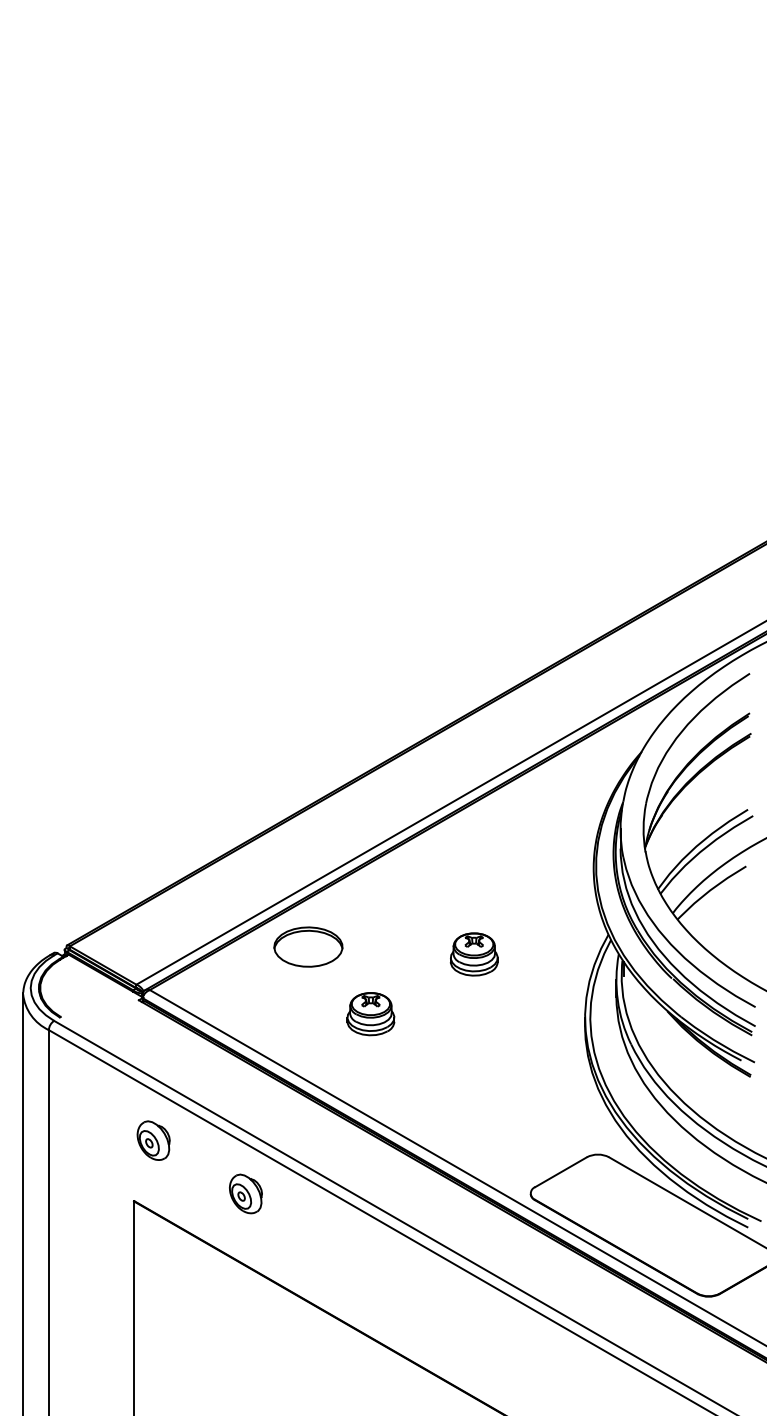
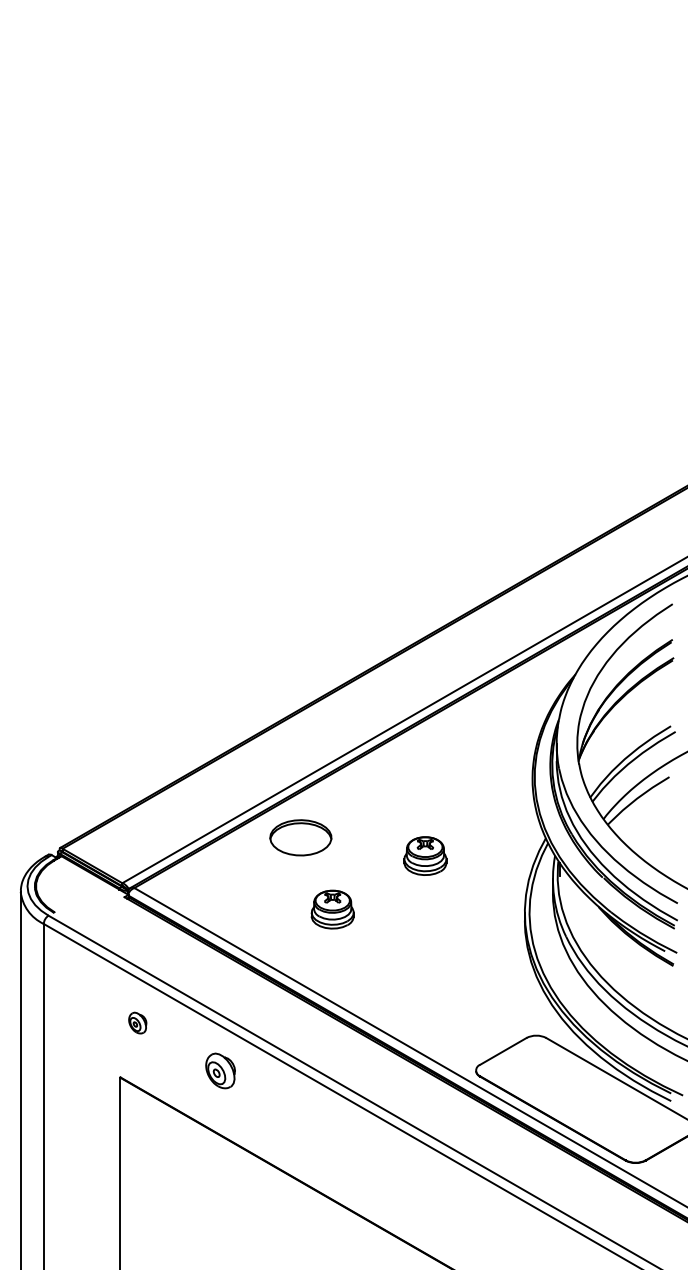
part: (308, 946) -> (300, 837), moved
part: (153, 1140) -> (137, 1022), size x0.6

